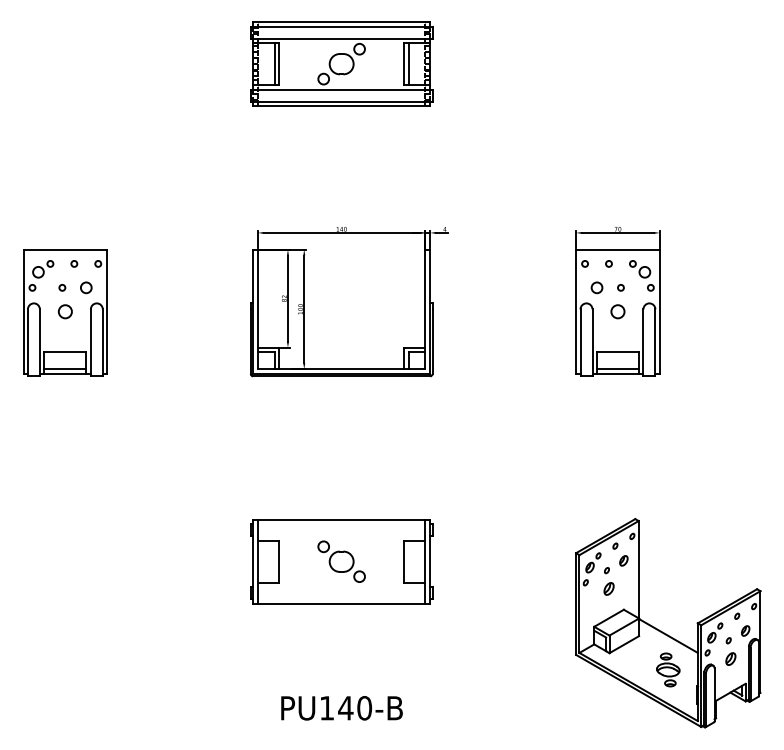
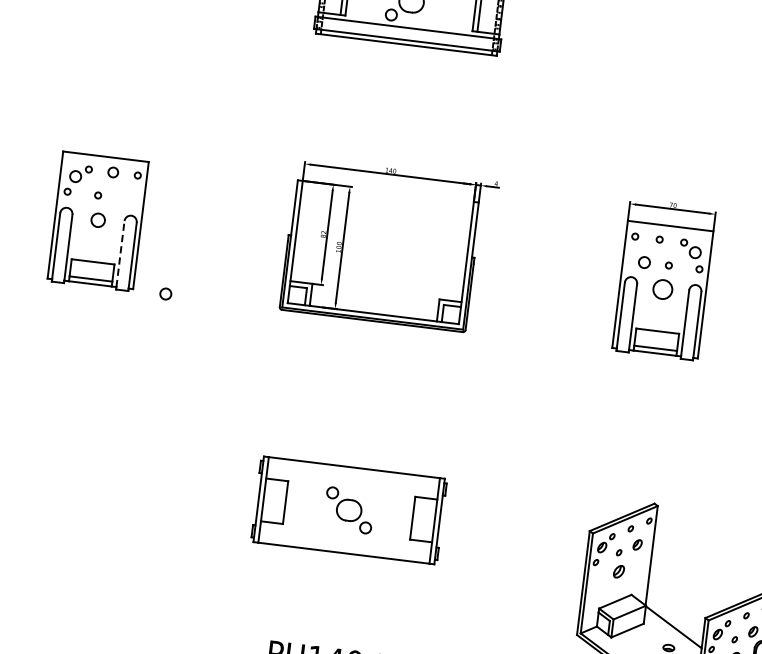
circle: (74, 263) -> (113, 172), size x1.6
circle: (86, 287) -> (166, 293), moved
circle: (617, 311) -> (662, 289), size x1.4
line: (90, 341) -> (120, 253), solid -> dashed

